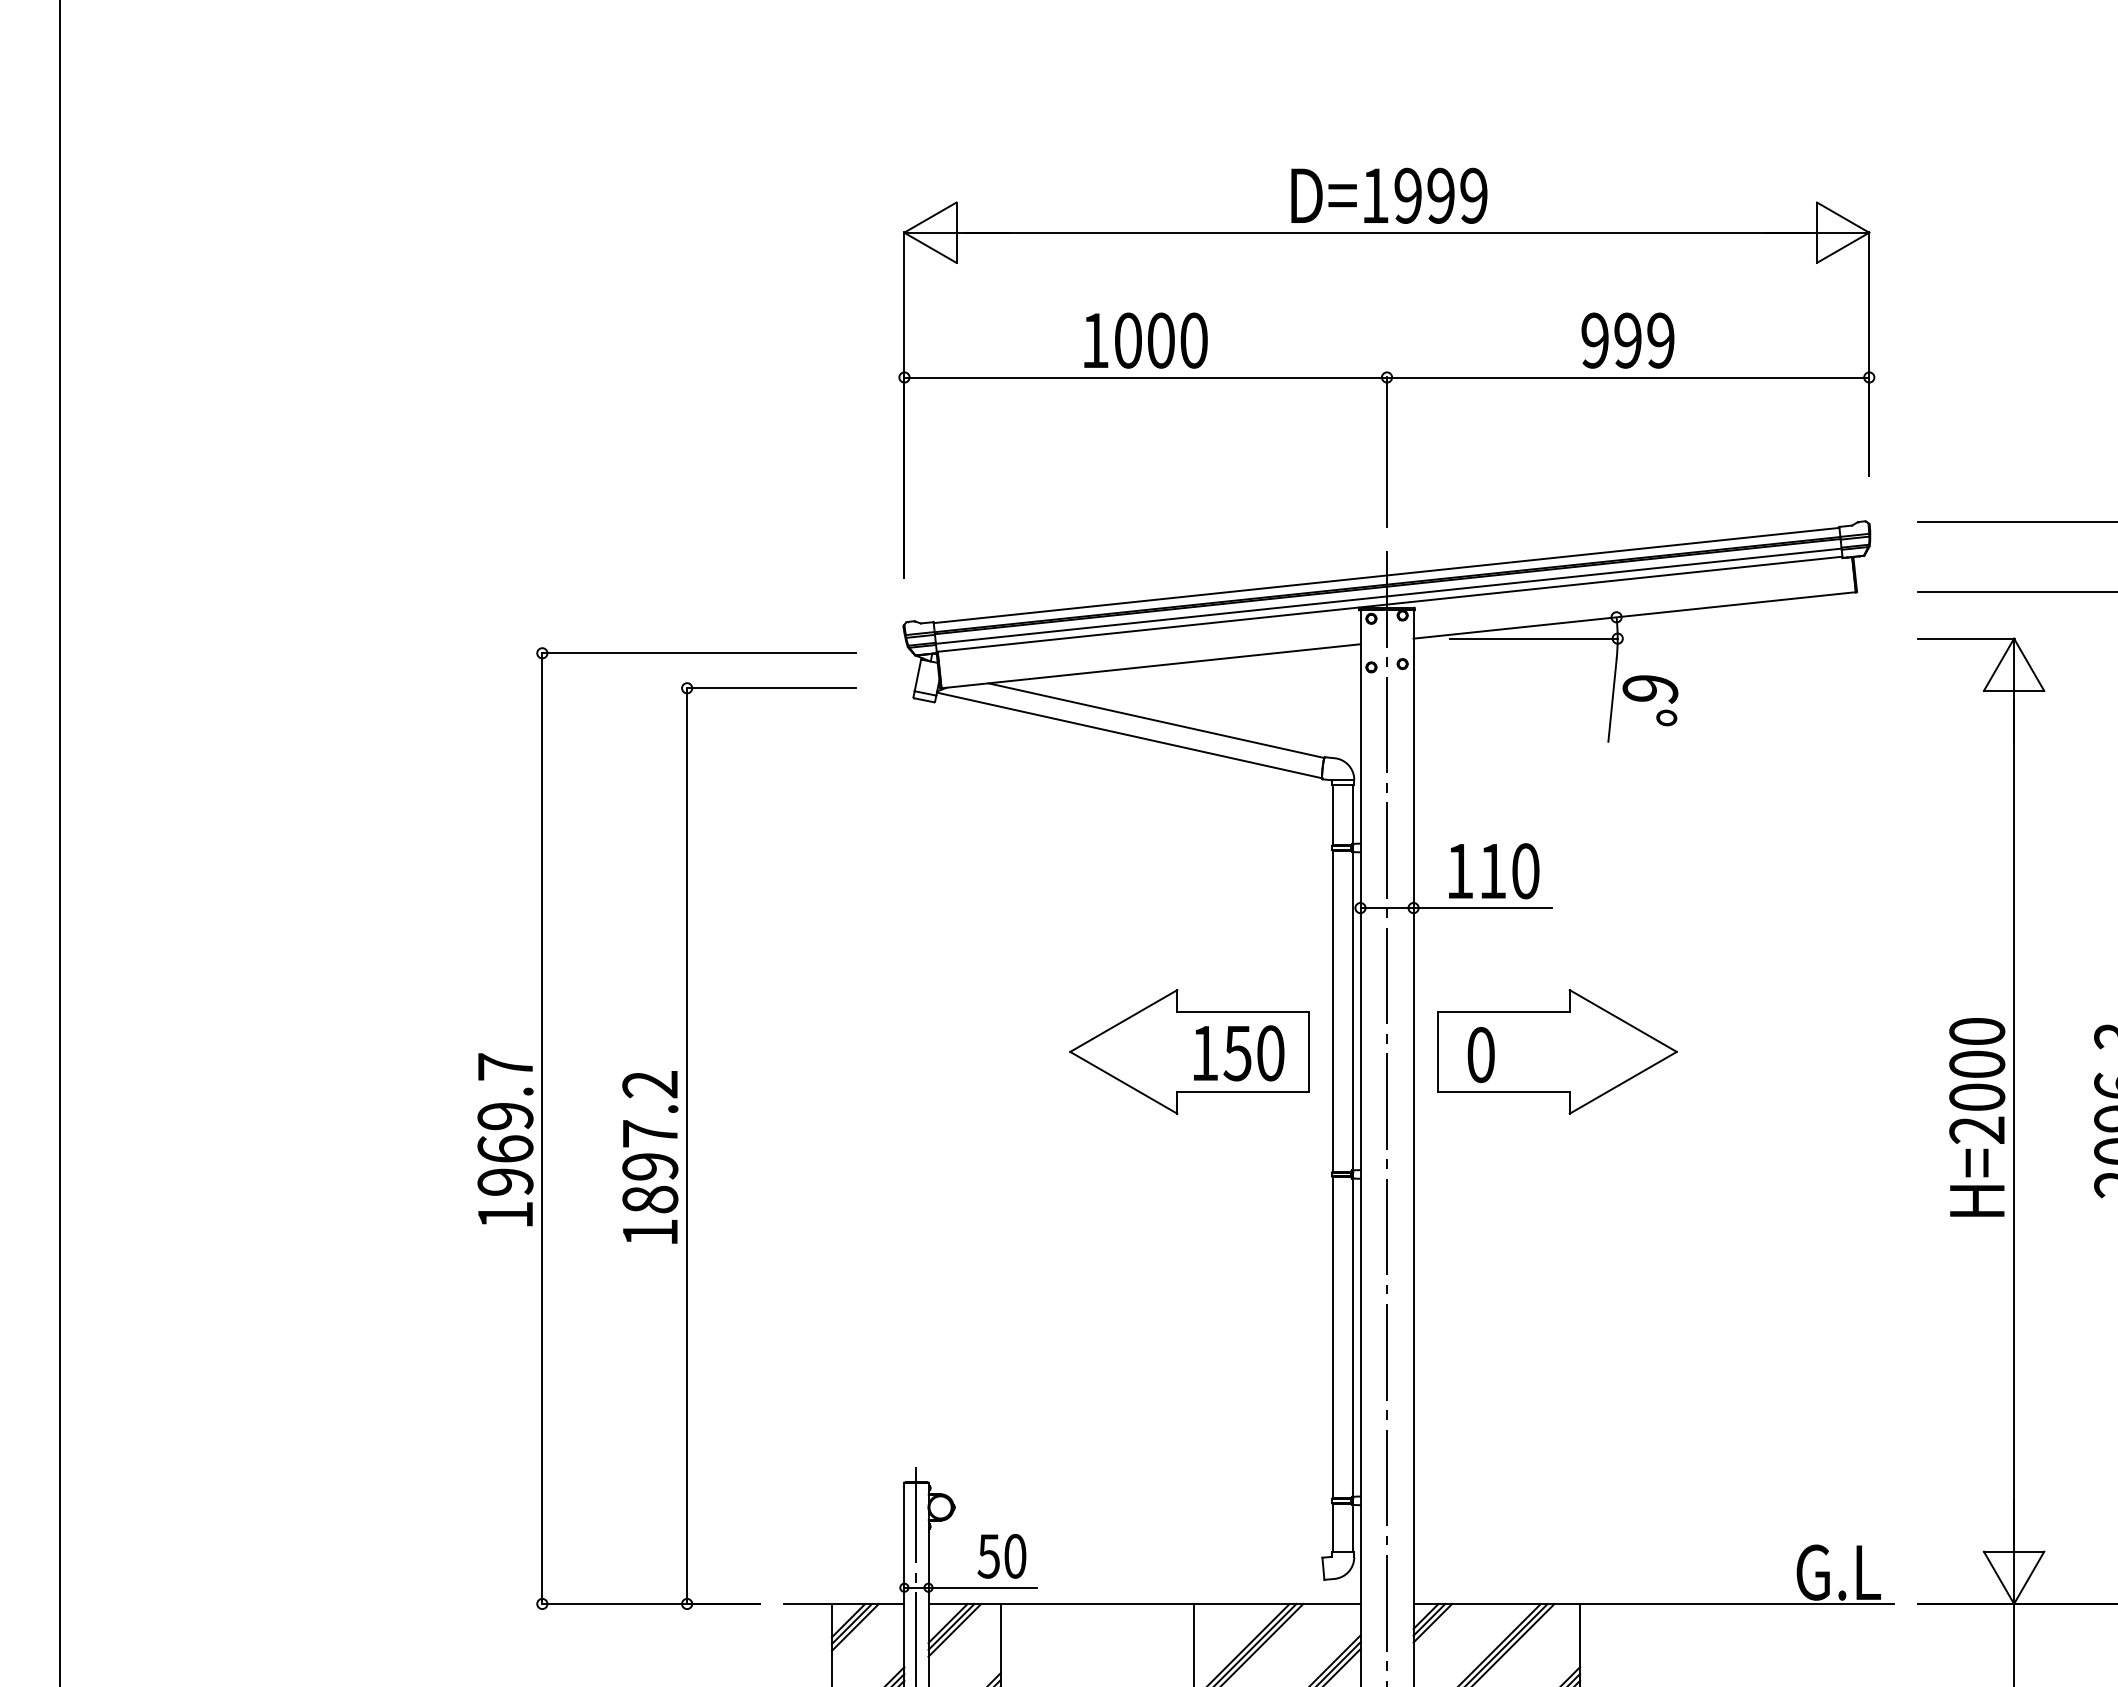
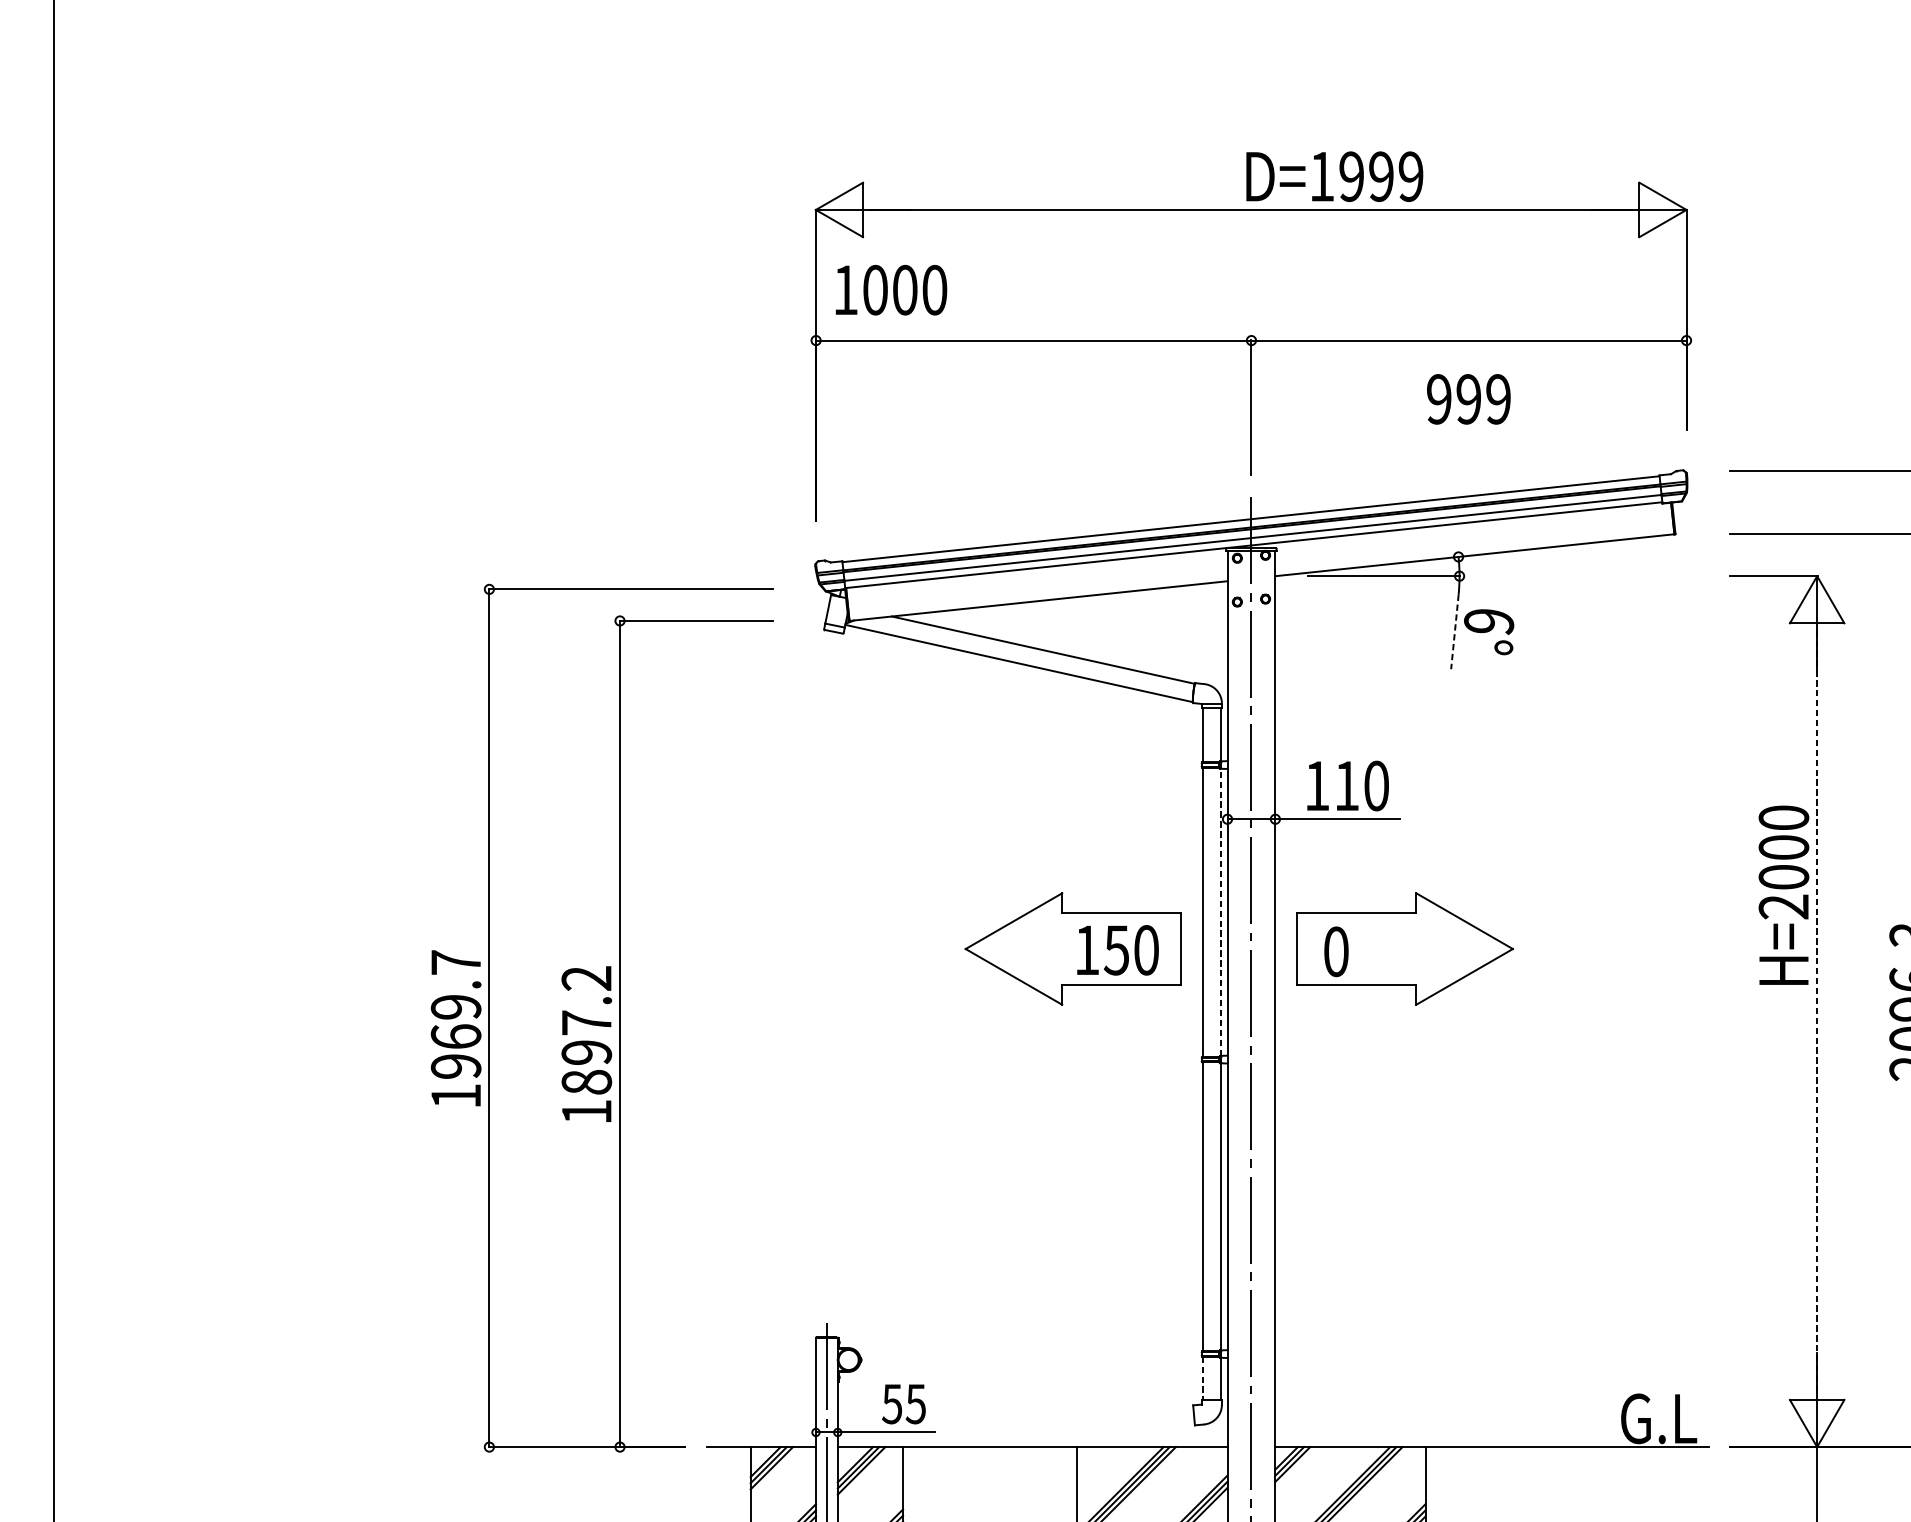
text: (1389, 195) -> (1334, 176), moved
text: (1145, 340) -> (890, 290), moved
text: (1627, 340) -> (1468, 399), moved
line: (1612, 700) -> (1454, 631), solid -> dashed
line: (1353, 1010) -> (1221, 911), solid -> dashed
text: (1977, 1117) -> (1784, 895), moved
line: (2014, 1121) -> (1817, 1011), solid -> dashed
line: (1333, 1528) -> (1203, 1379), solid -> dashed
text: (1014, 1555) -> (915, 1403), 50 -> 55

